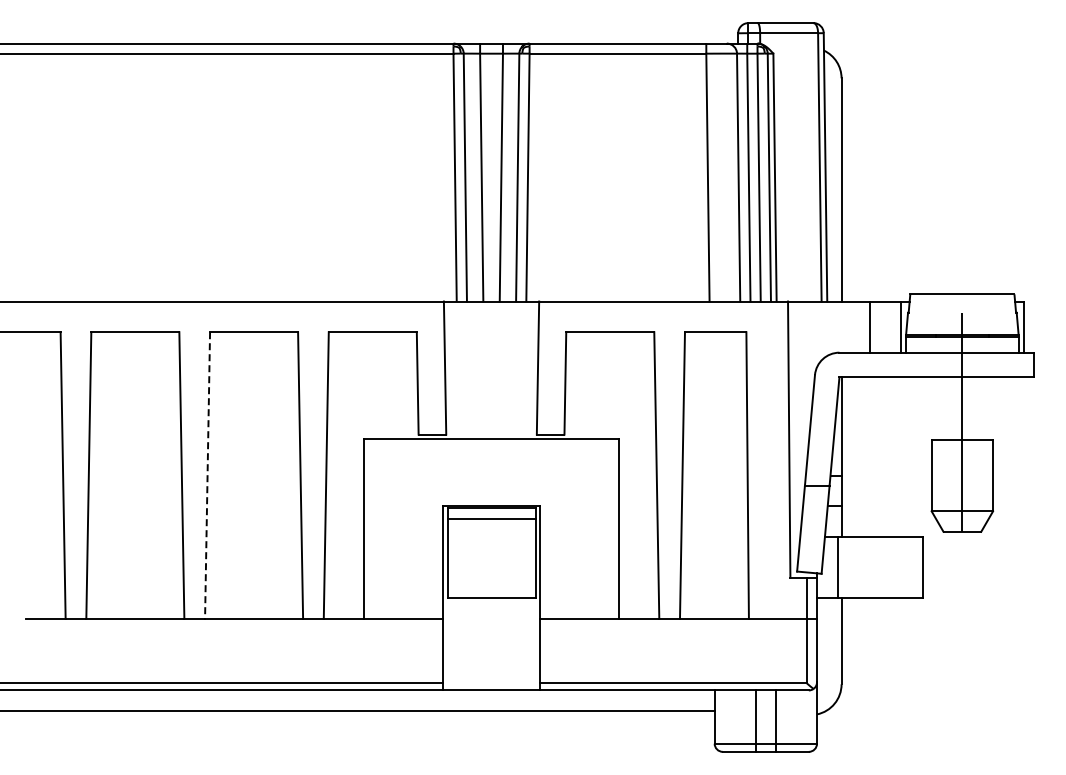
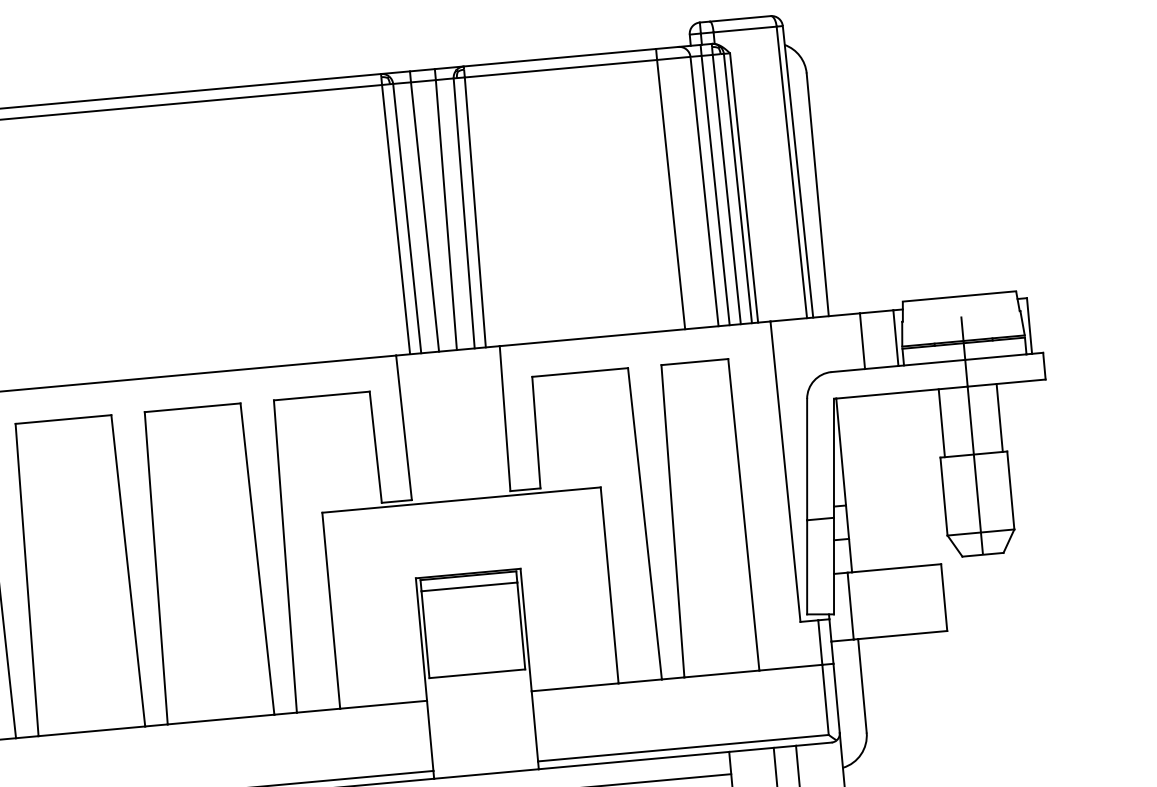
line: (935, 408) -> (941, 423), added
line: (988, 408) -> (999, 418), added
line: (207, 476) -> (156, 569), dashed -> solid

